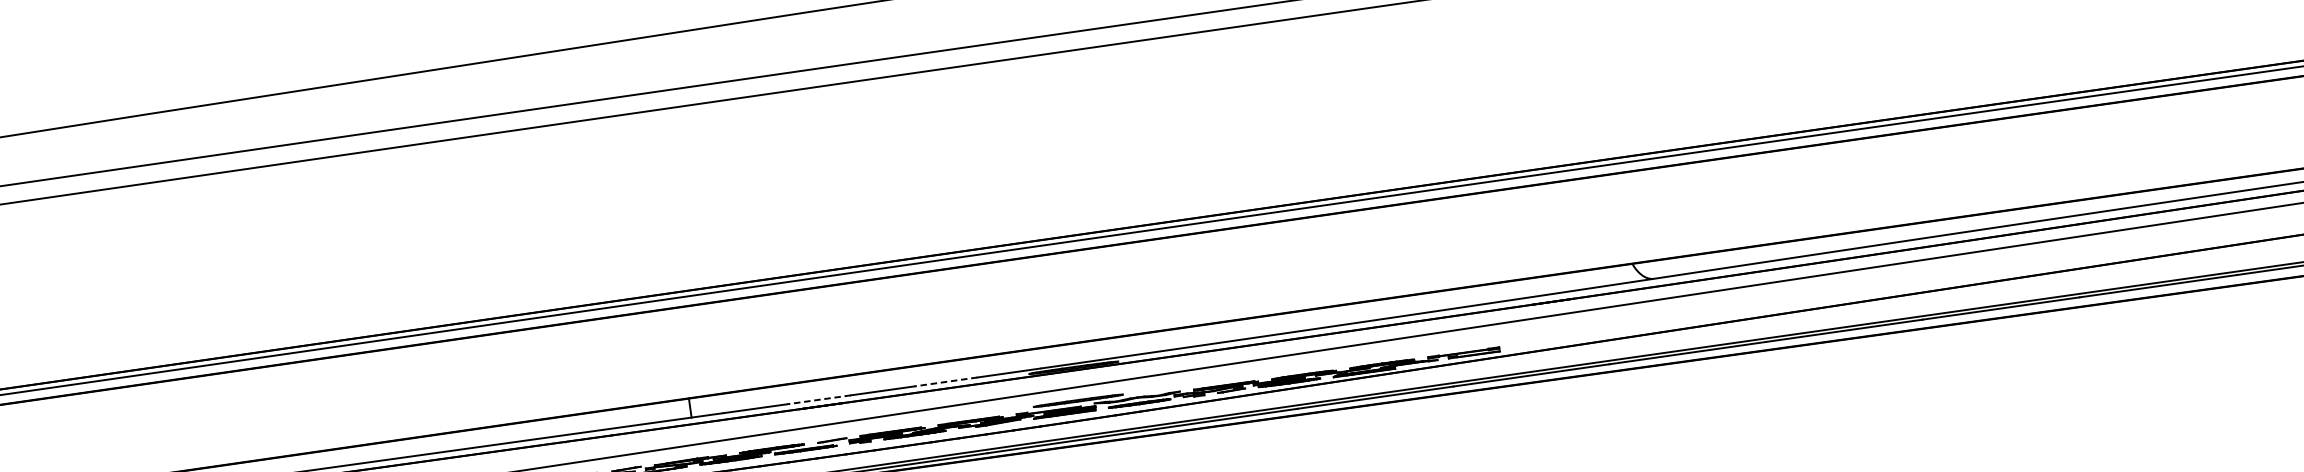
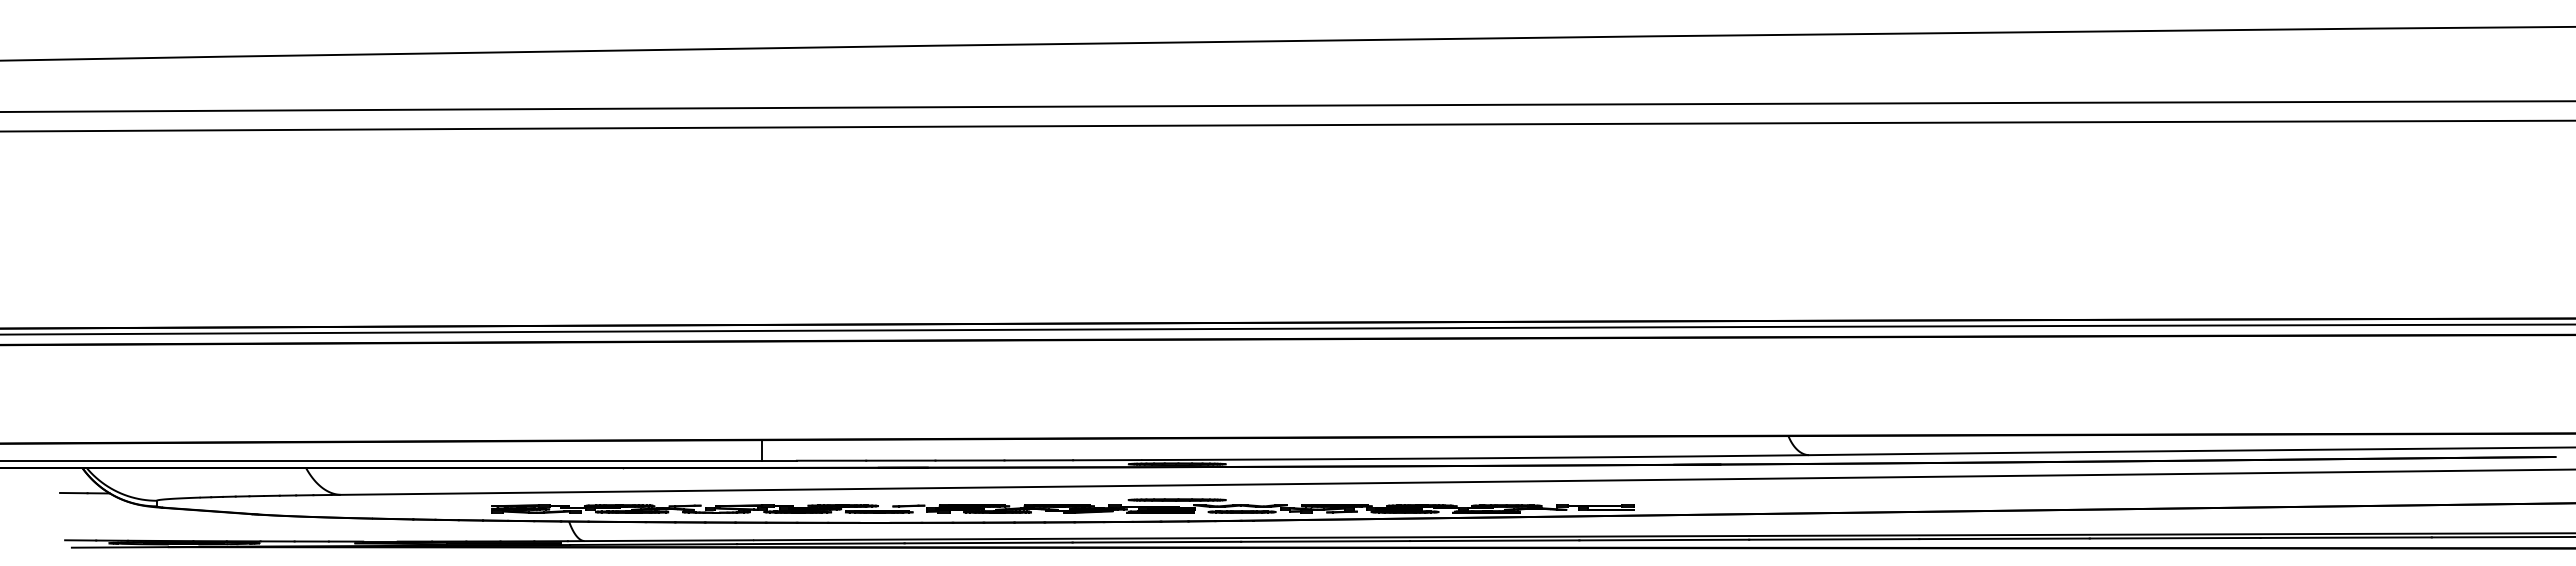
line: (945, 382) -> (1038, 460), dashed -> solid
line: (818, 399) -> (900, 460), dashed -> solid

